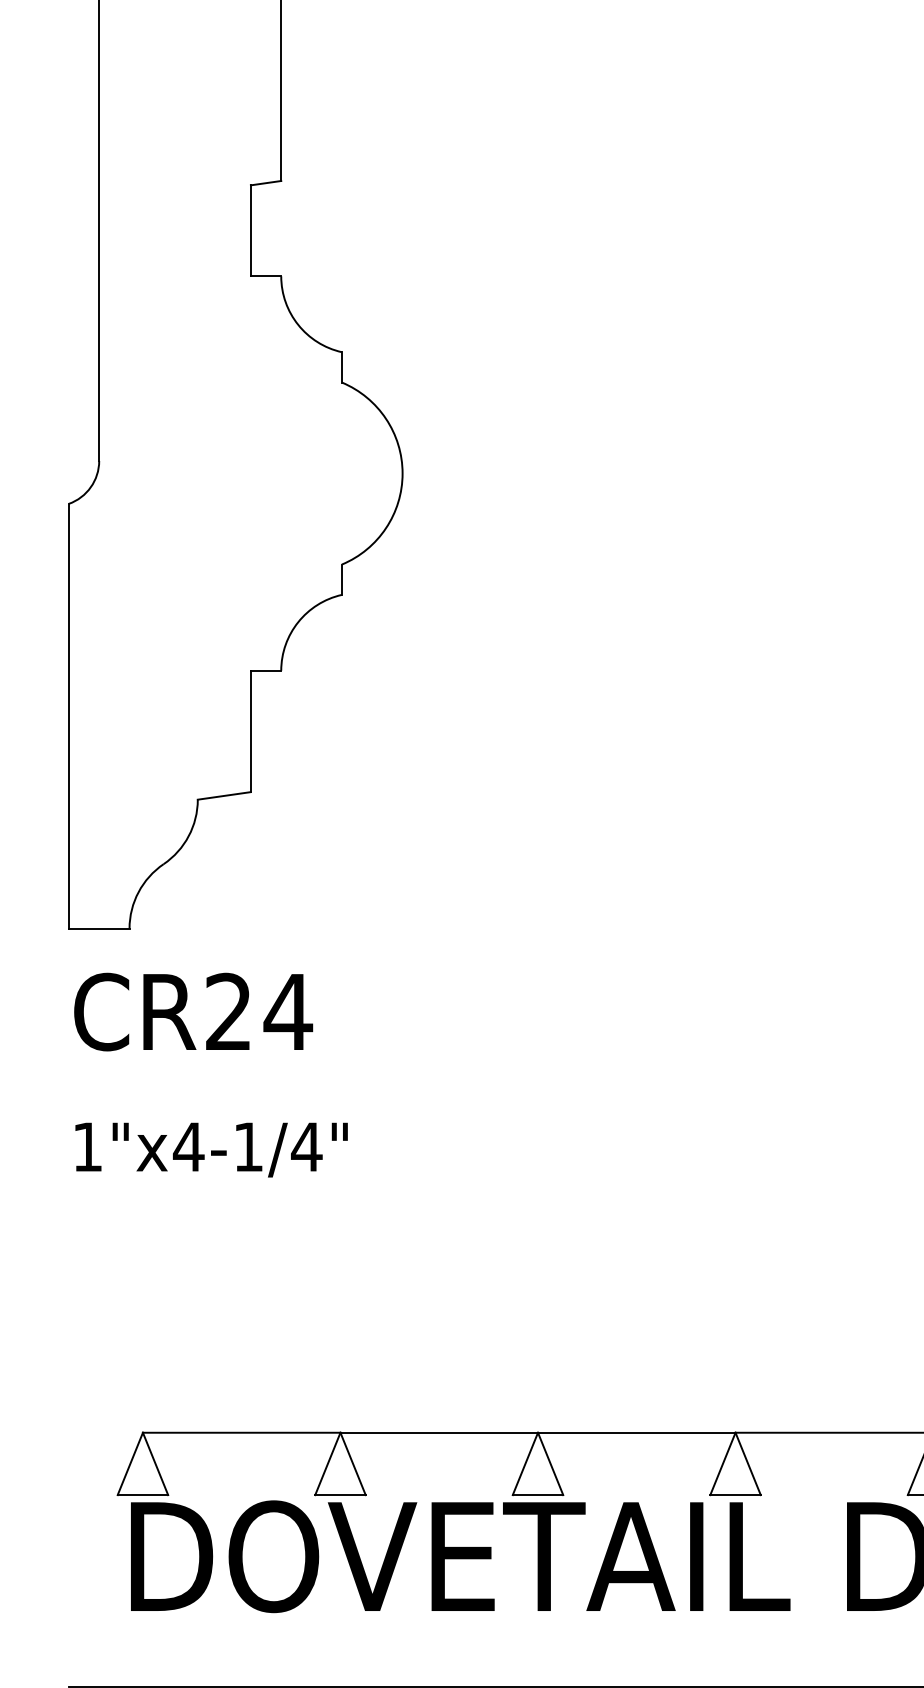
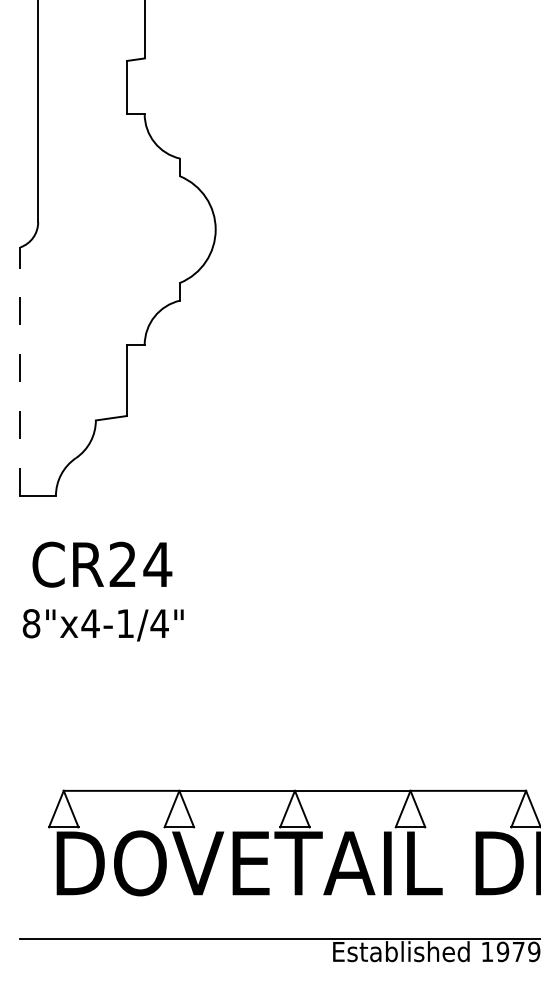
line: (68, 716) -> (20, 371), solid -> dashed
text: (193, 1011) -> (102, 564), moved
text: (87, 1146) -> (31, 623), 1"x4-1/4" -> 8"x4-1/4"

